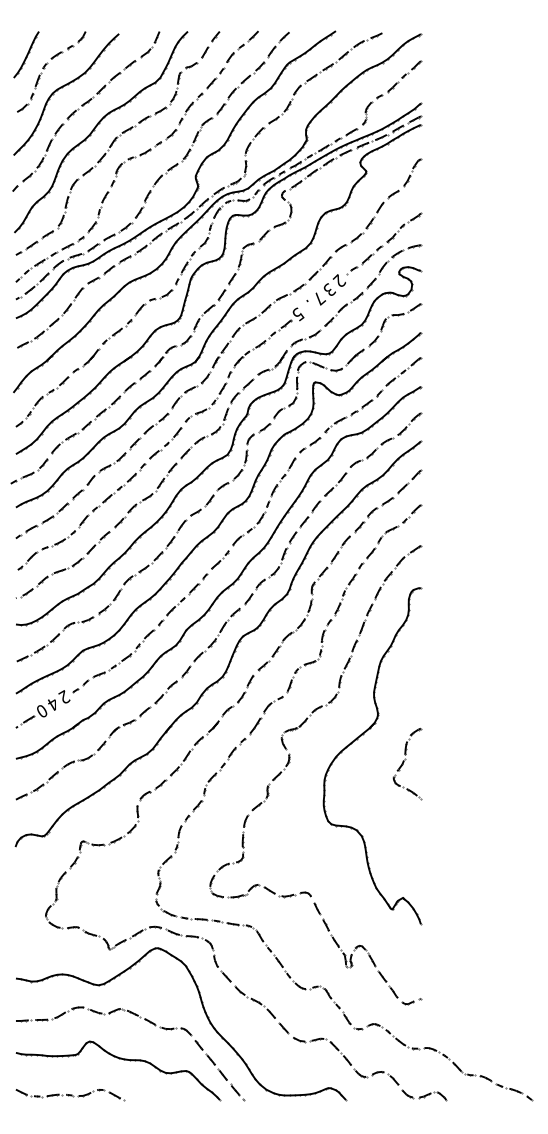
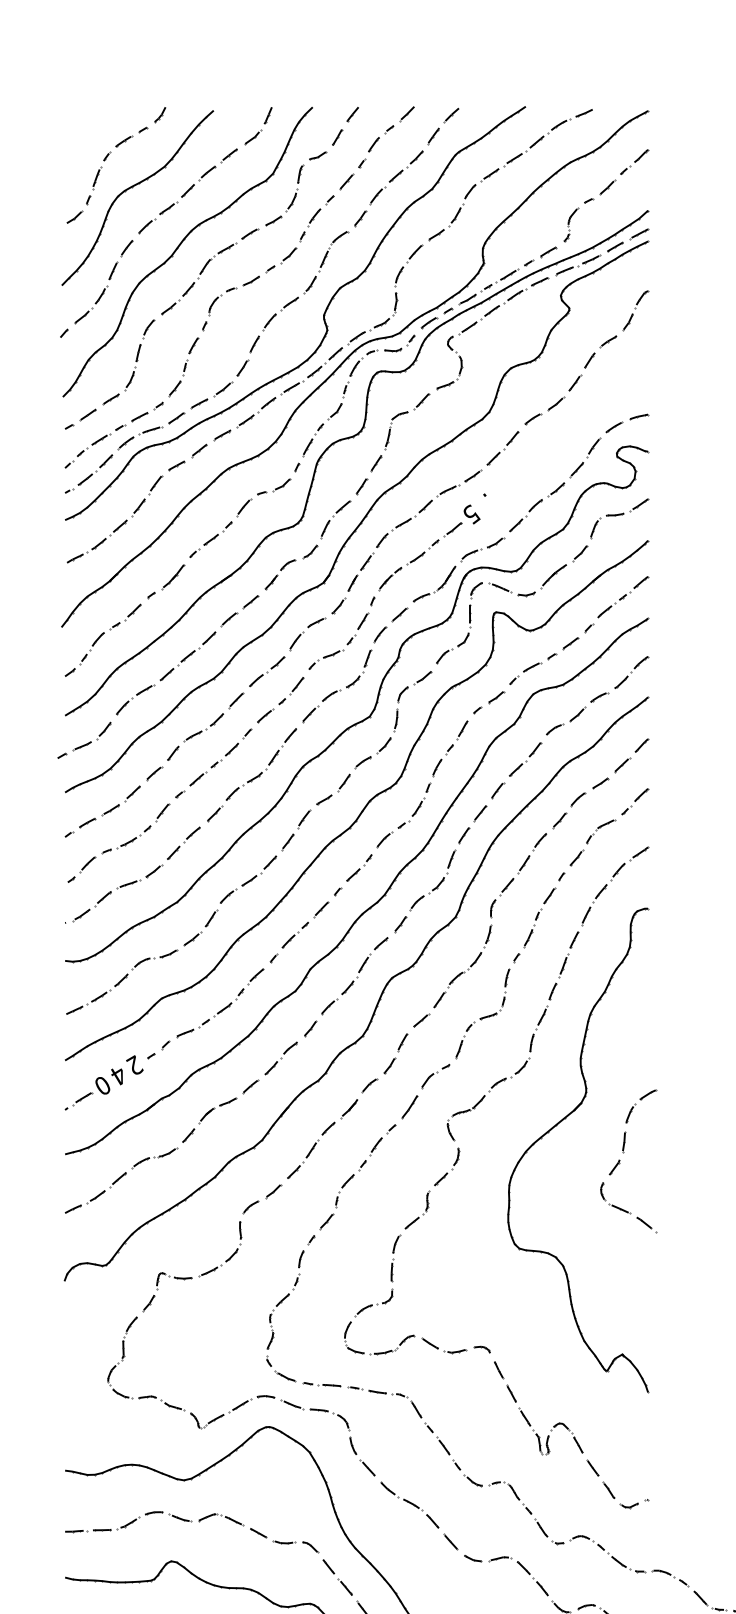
part: (26, 54) -> (80, 140), removed
part: (368, 258) -> (572, 433), removed
part: (407, 763) -> (628, 1161), size x1.4

